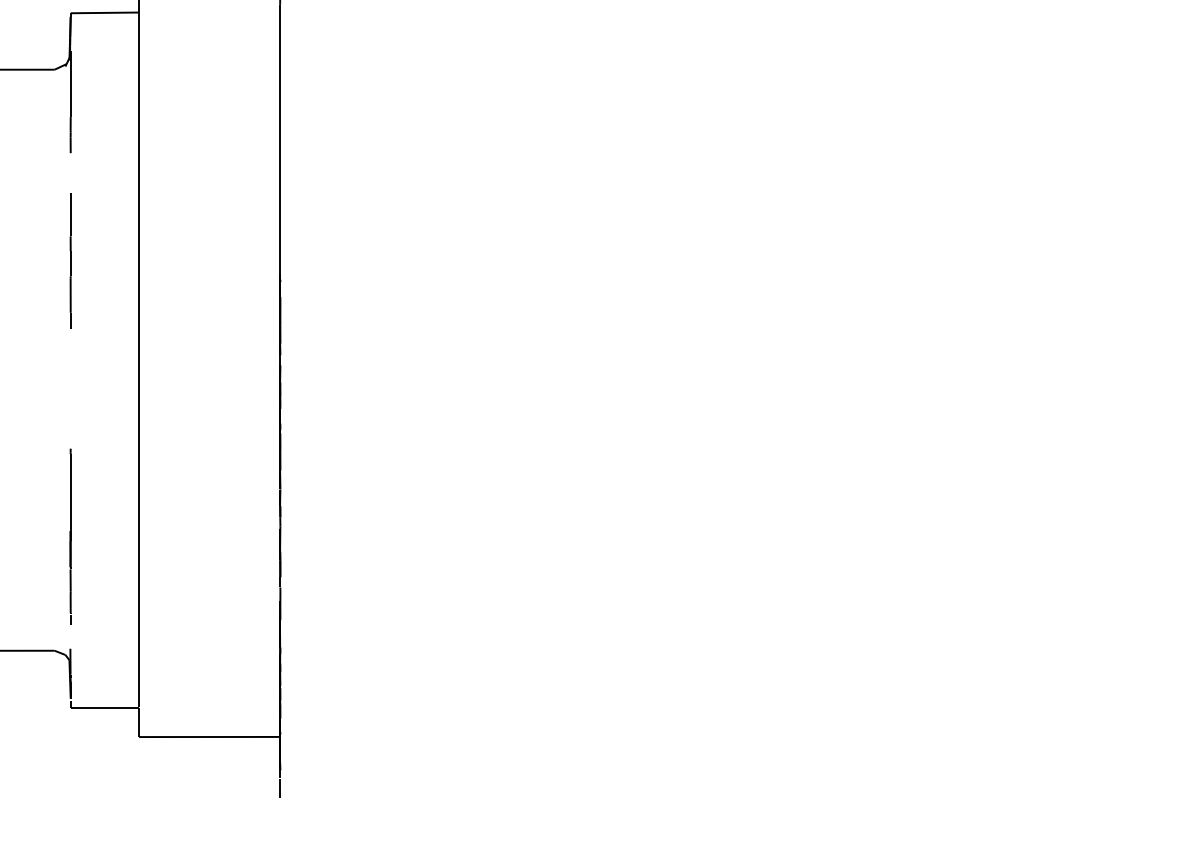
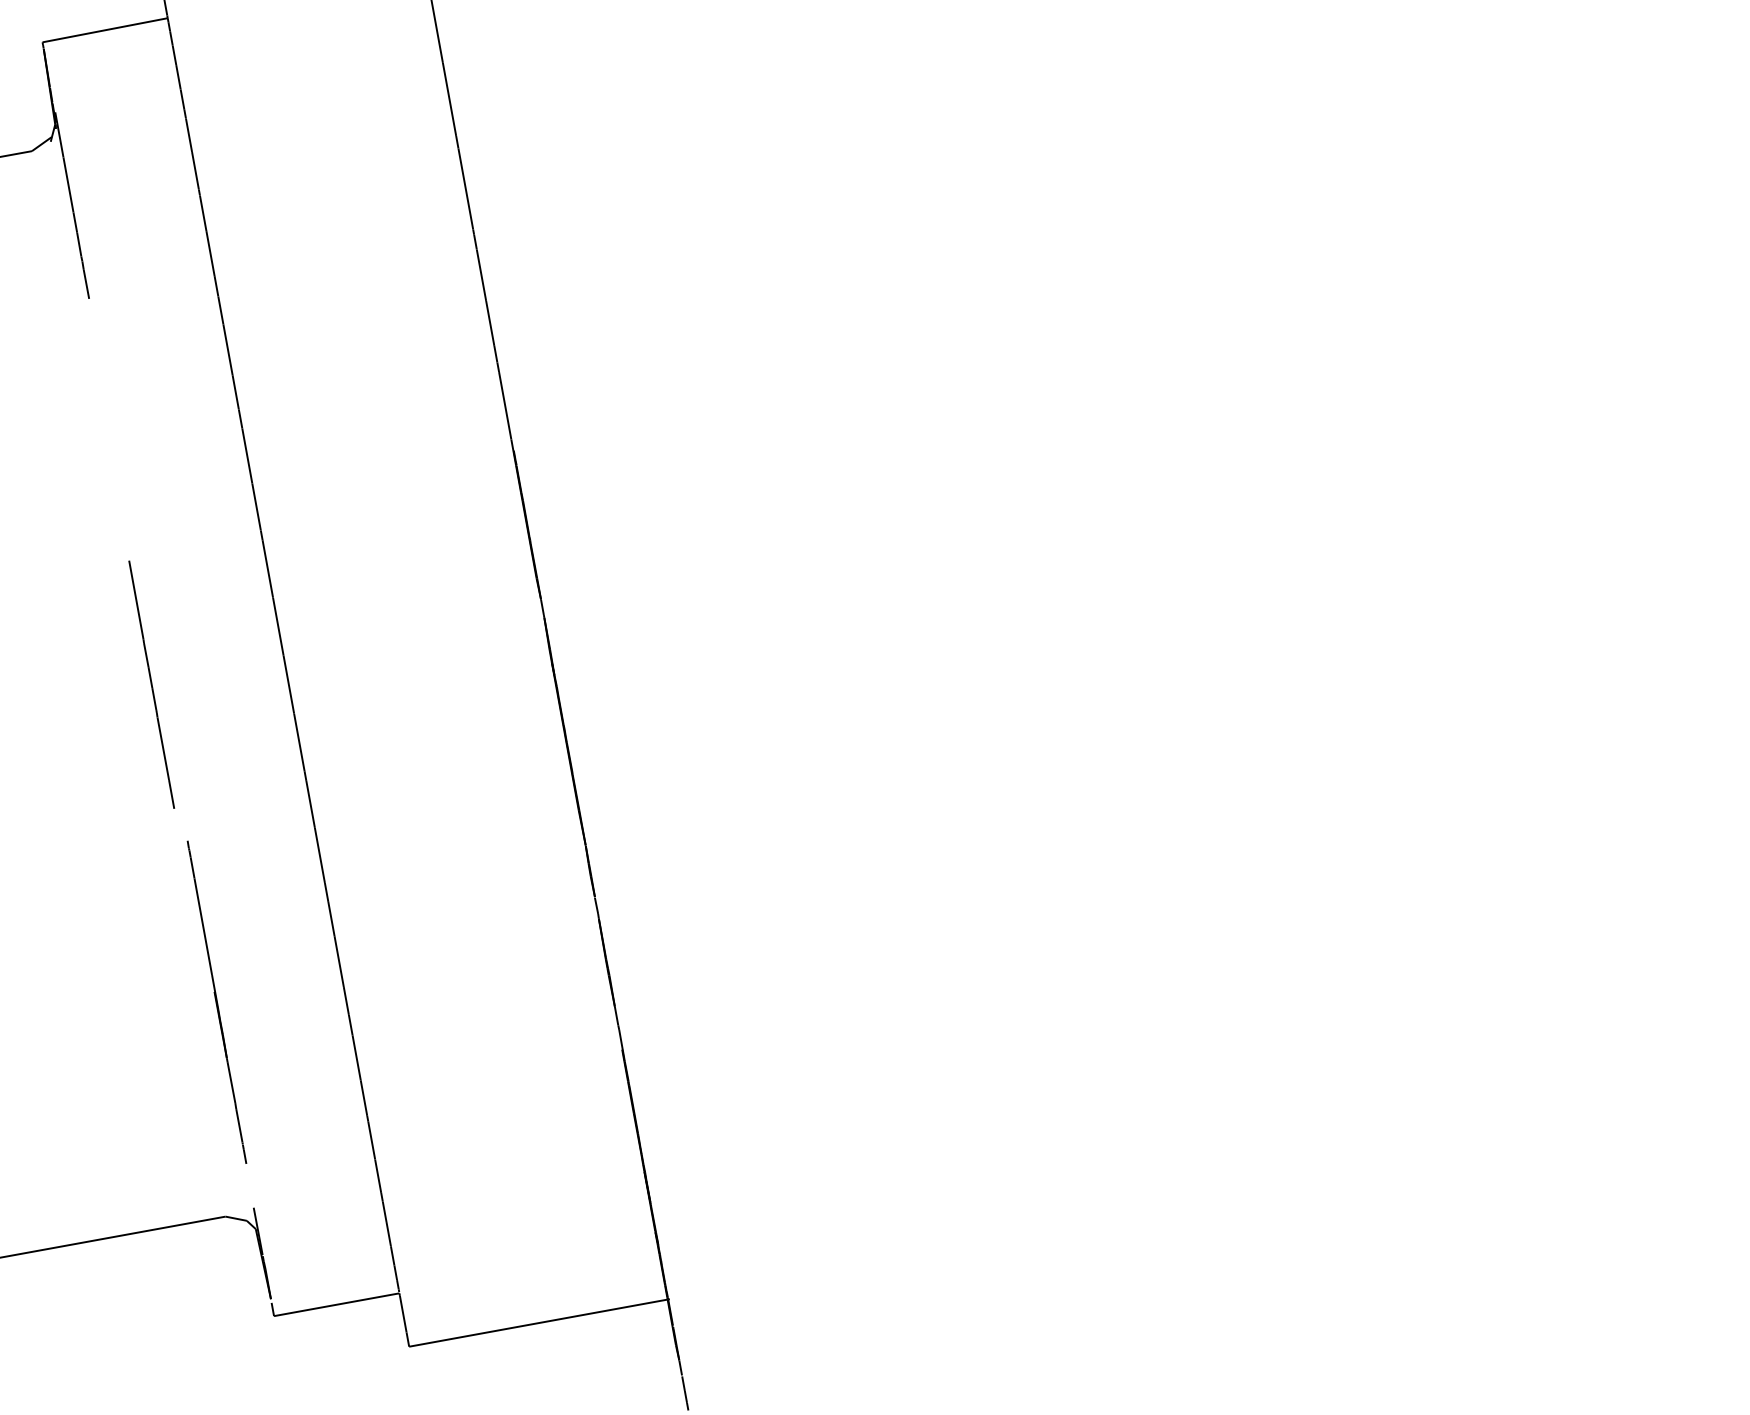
line: (70, 260) -> (151, 684), moved

